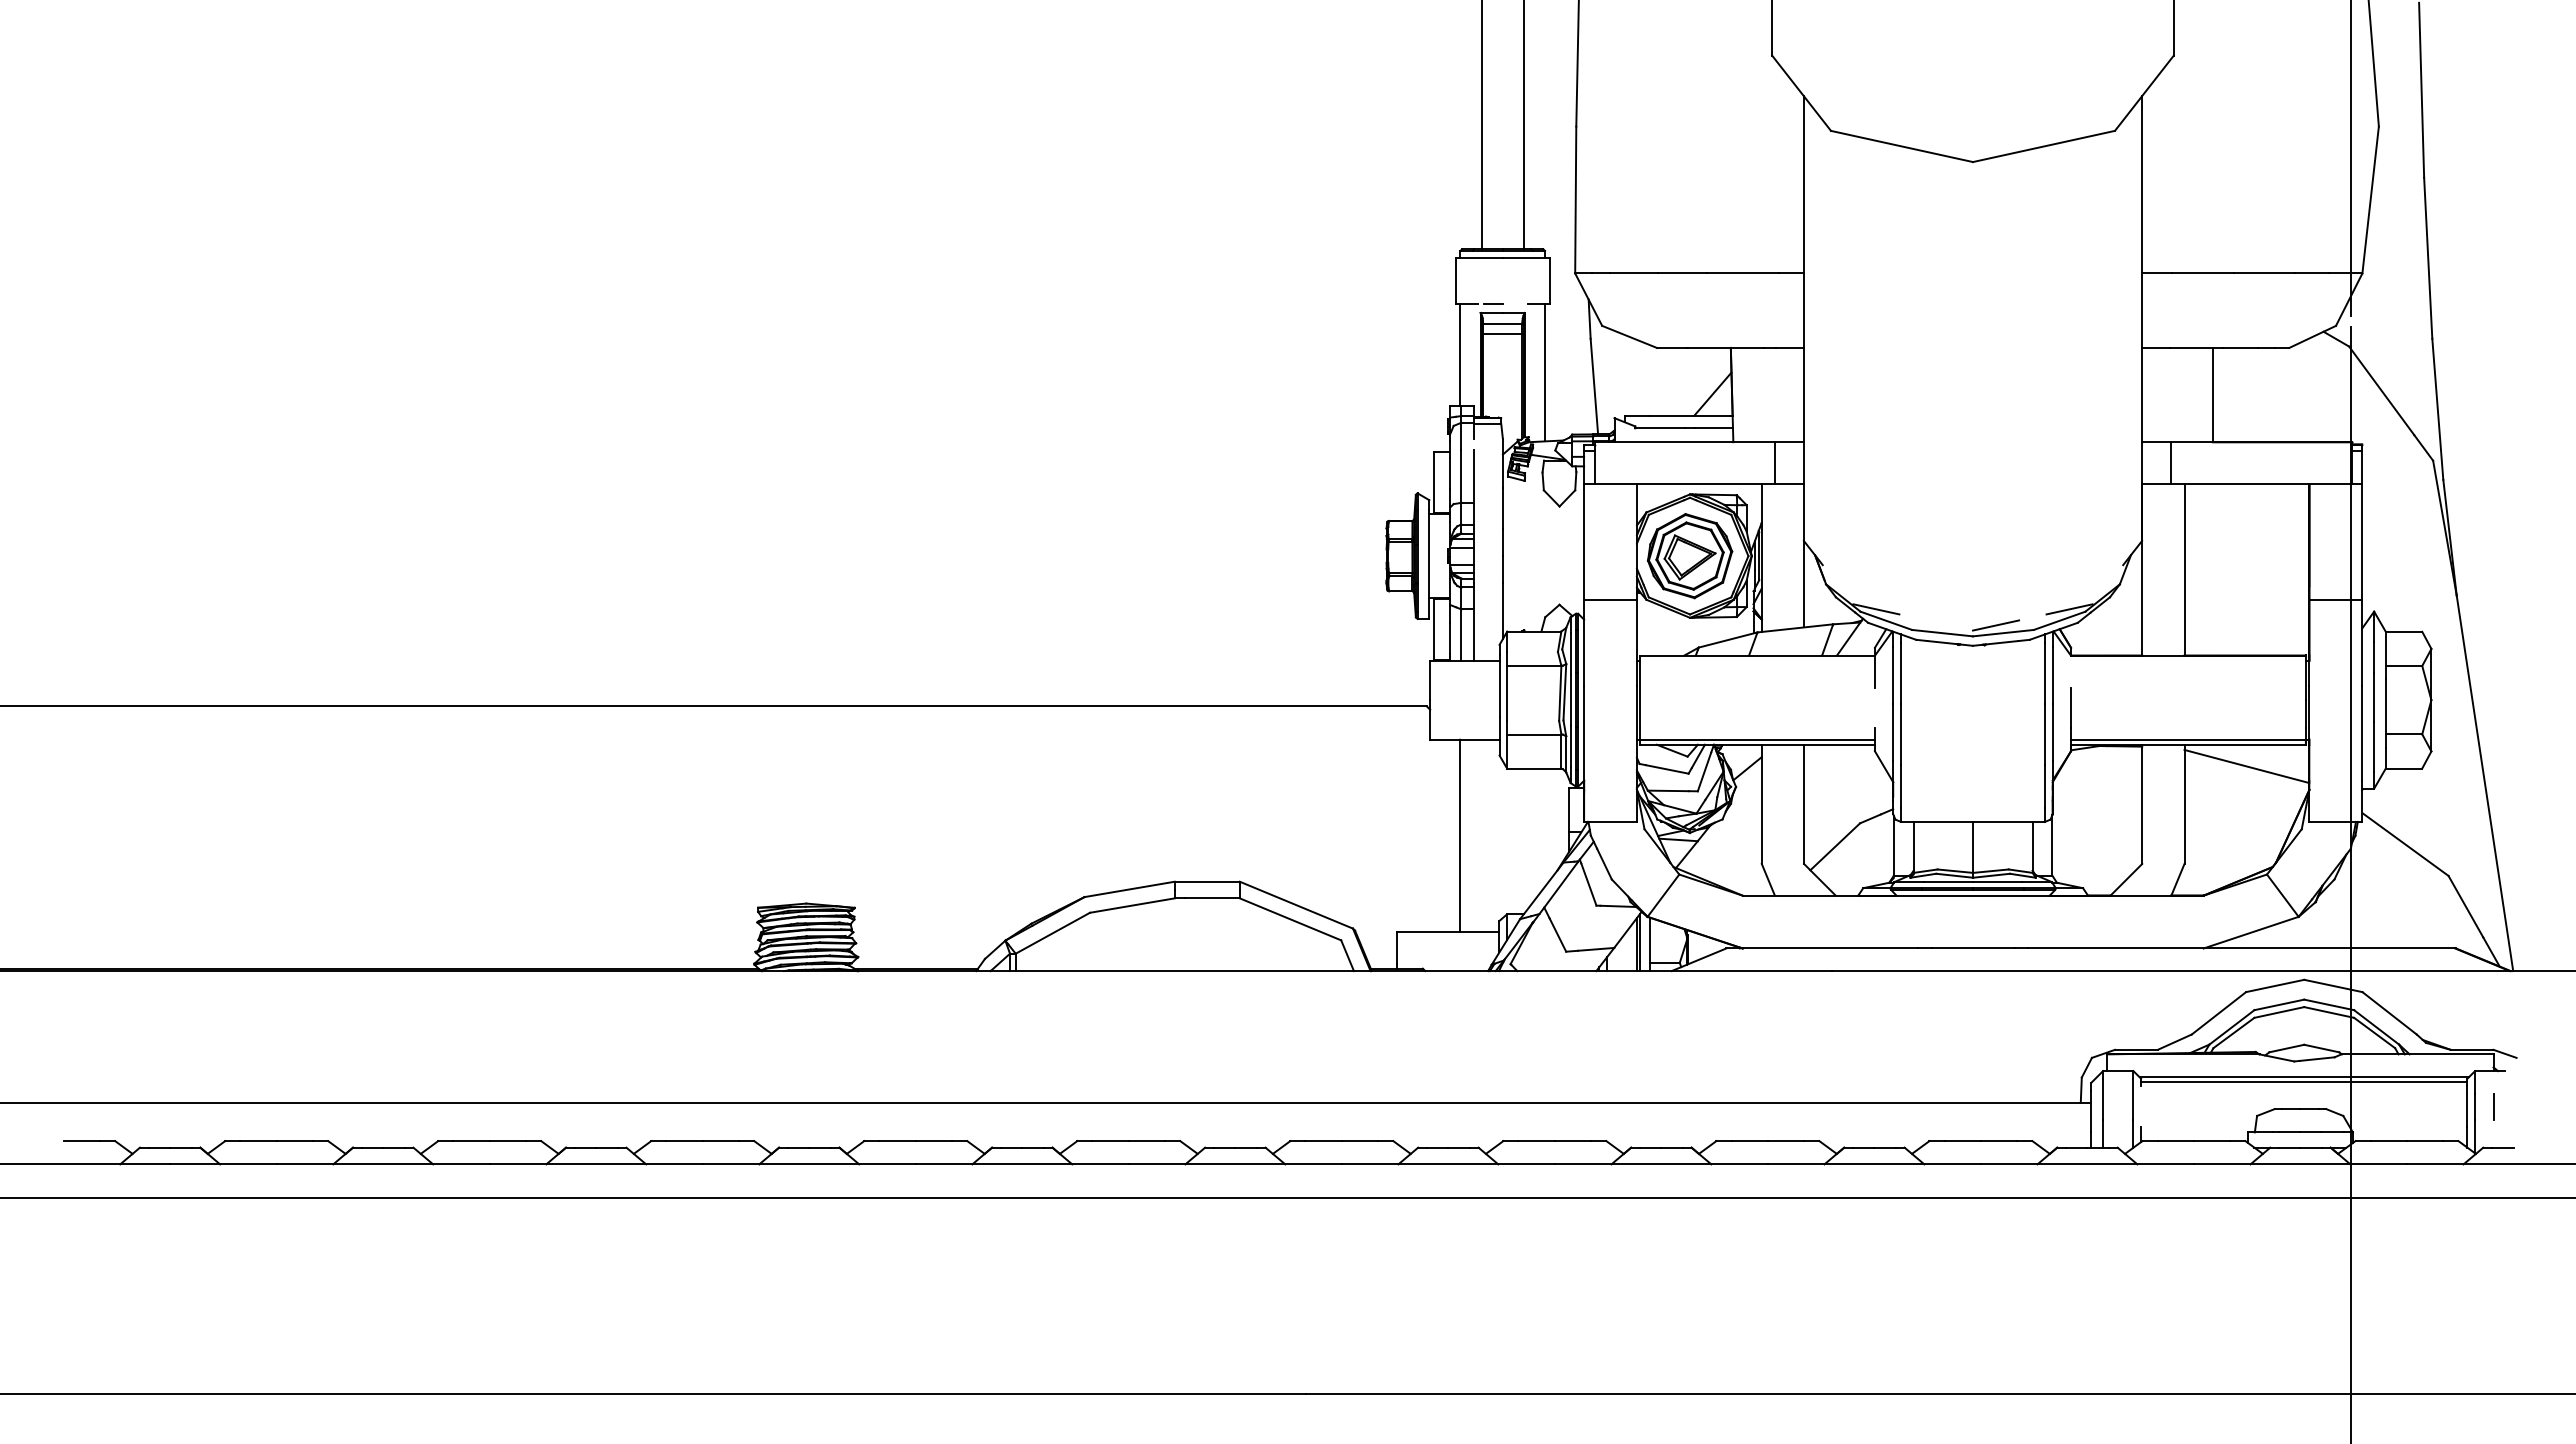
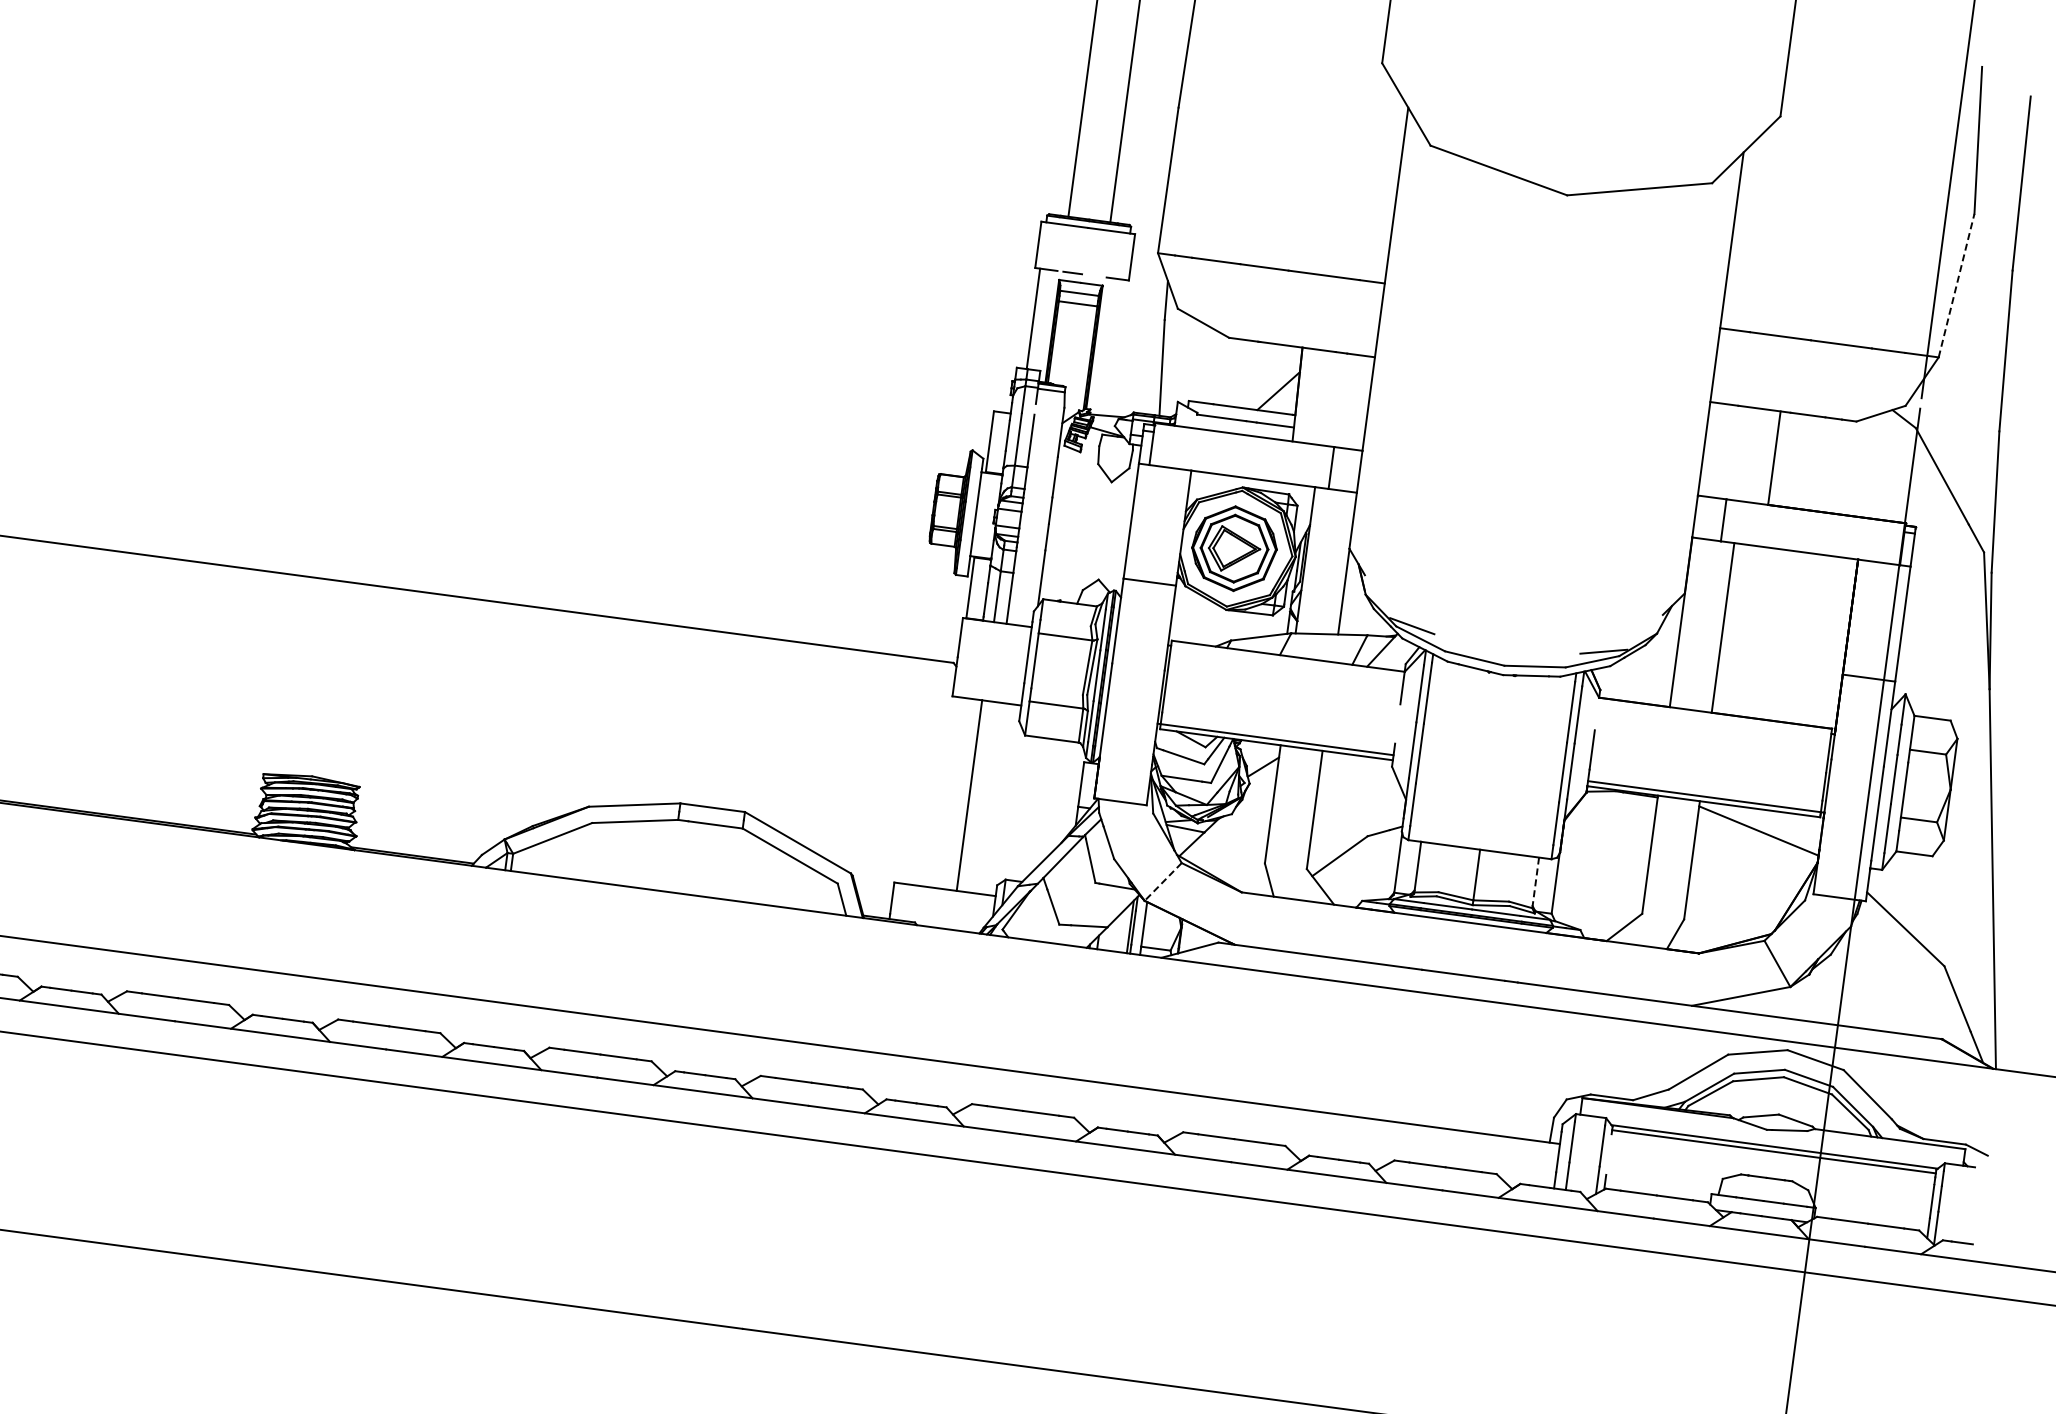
line: (2370, 200) -> (1956, 286), solid -> dashed
line: (1545, 372) -> (1115, 347), removed
line: (1995, 625) -> (1528, 657), removed
line: (2032, 847) -> (1535, 882), solid -> dashed
line: (1663, 896) -> (1163, 882), solid -> dashed
line: (2493, 1106) -> (1958, 1200), removed

